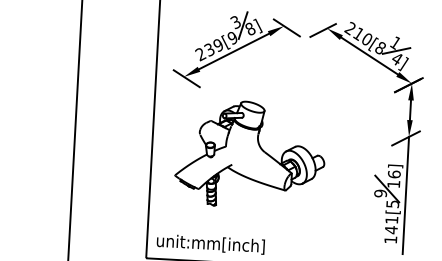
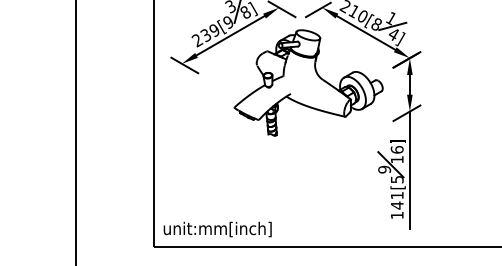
part: (250, 154) -> (308, 82), moved

